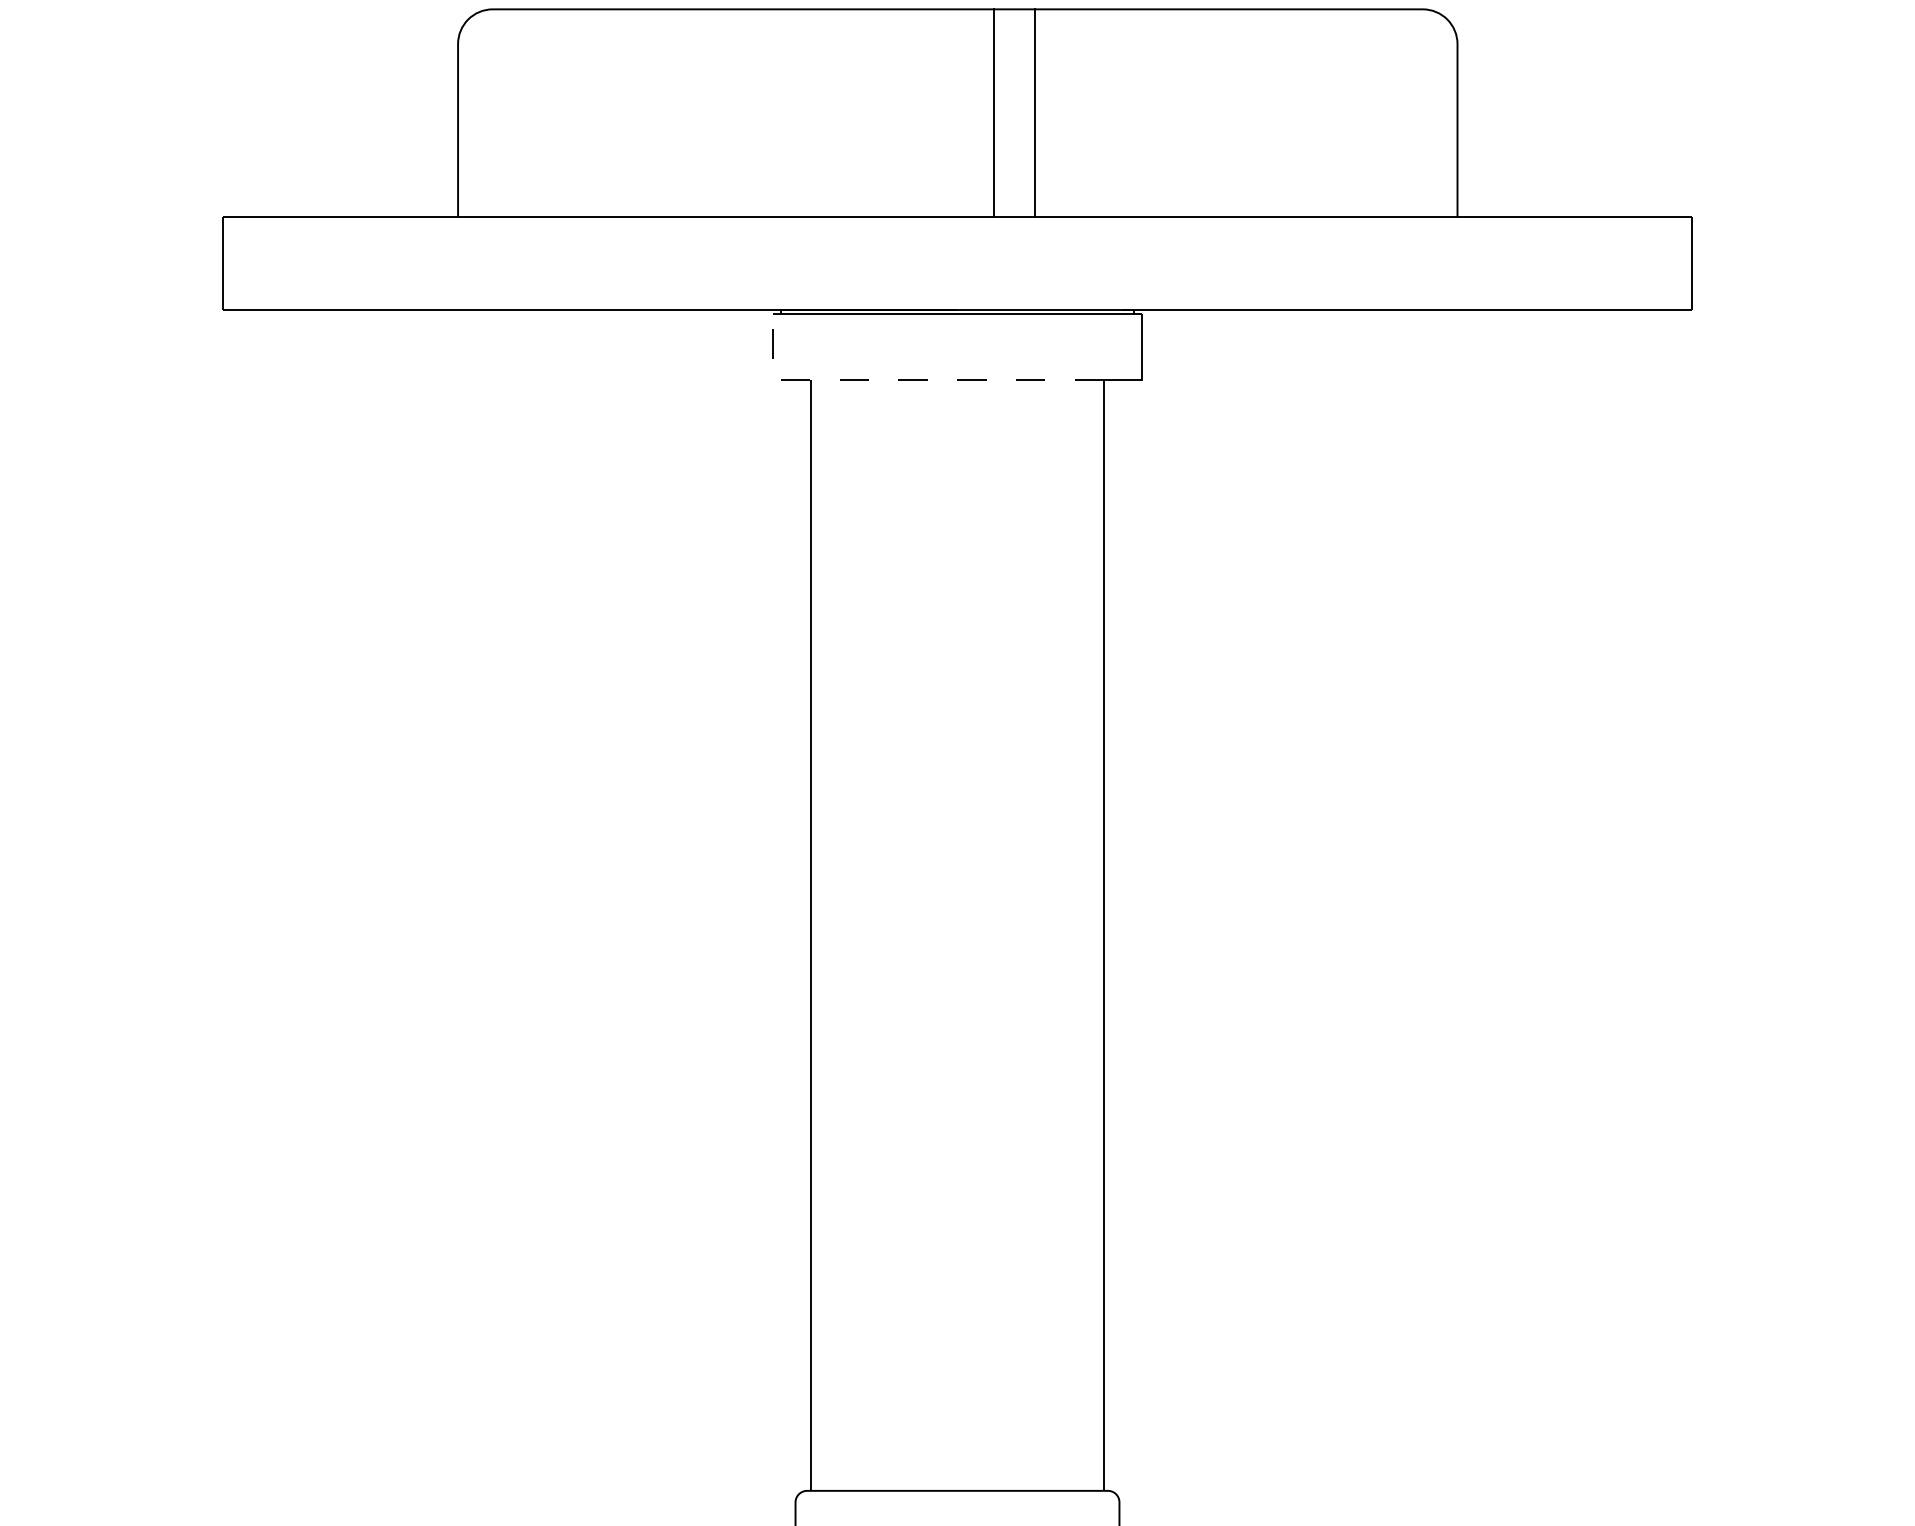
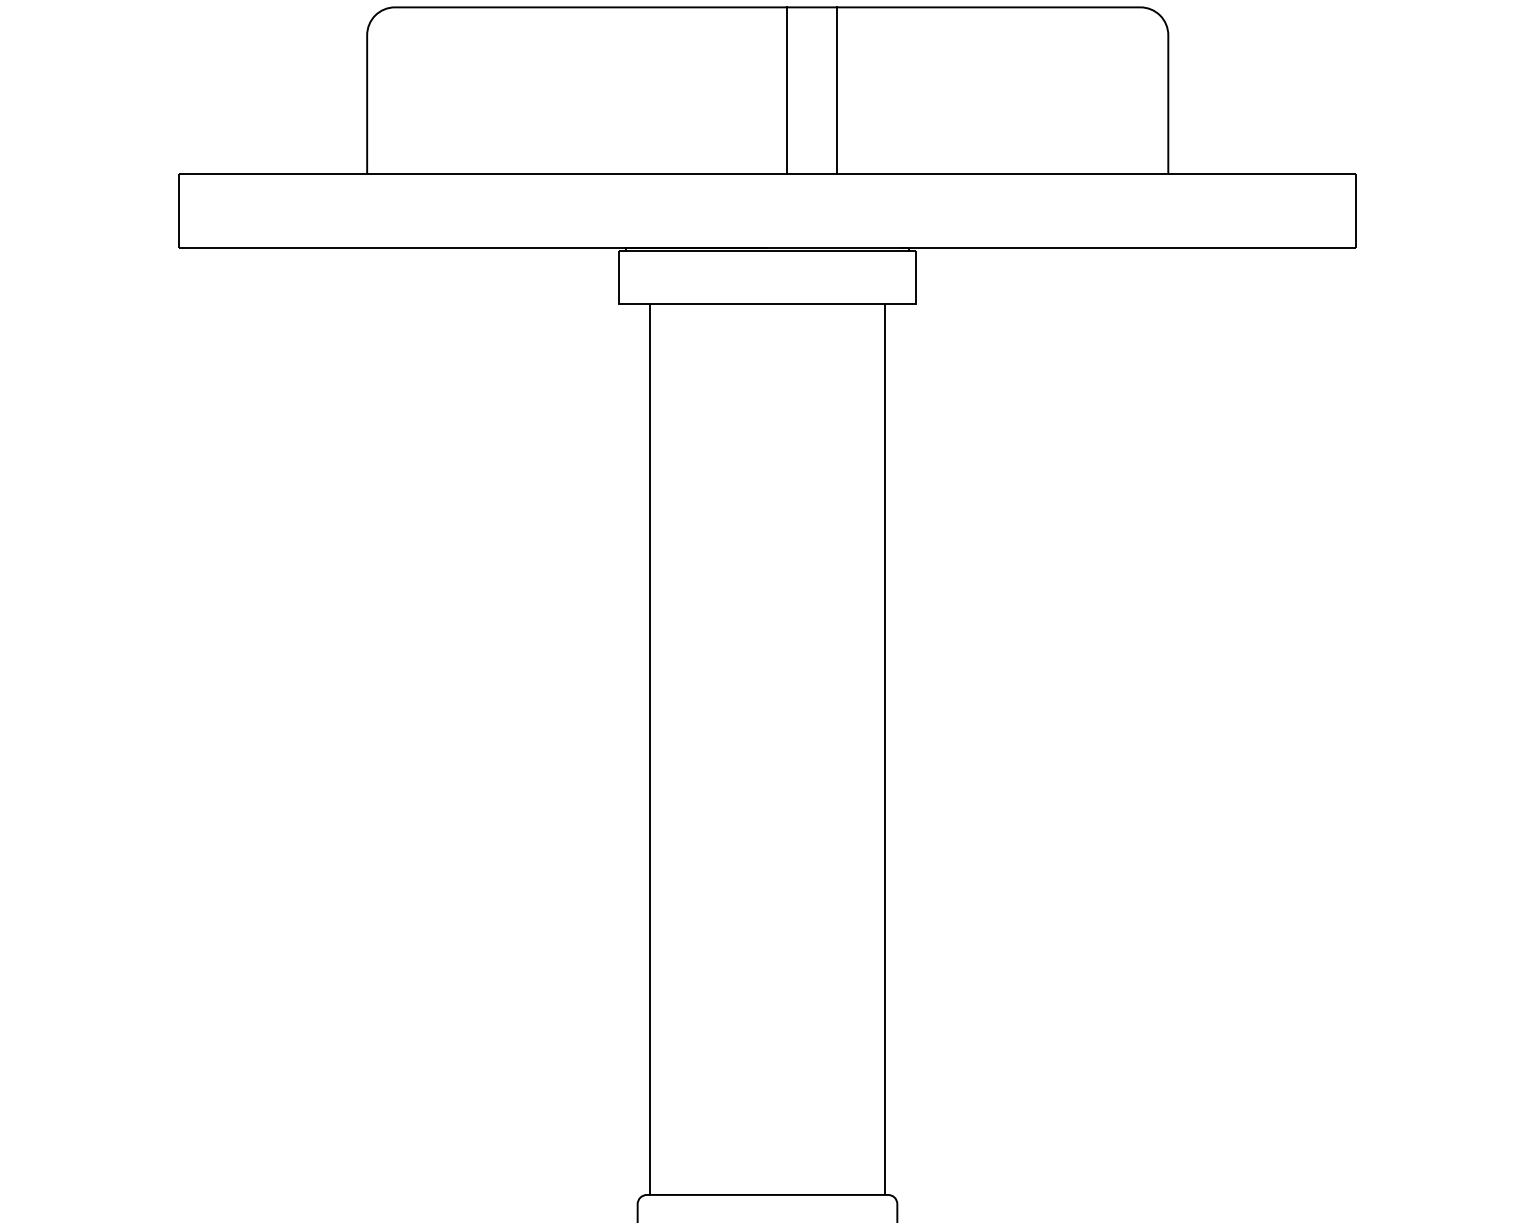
line: (993, 113) -> (837, 90), moved
line: (1035, 113) -> (787, 90), moved
line: (904, 379) -> (725, 304), dashed -> solid

